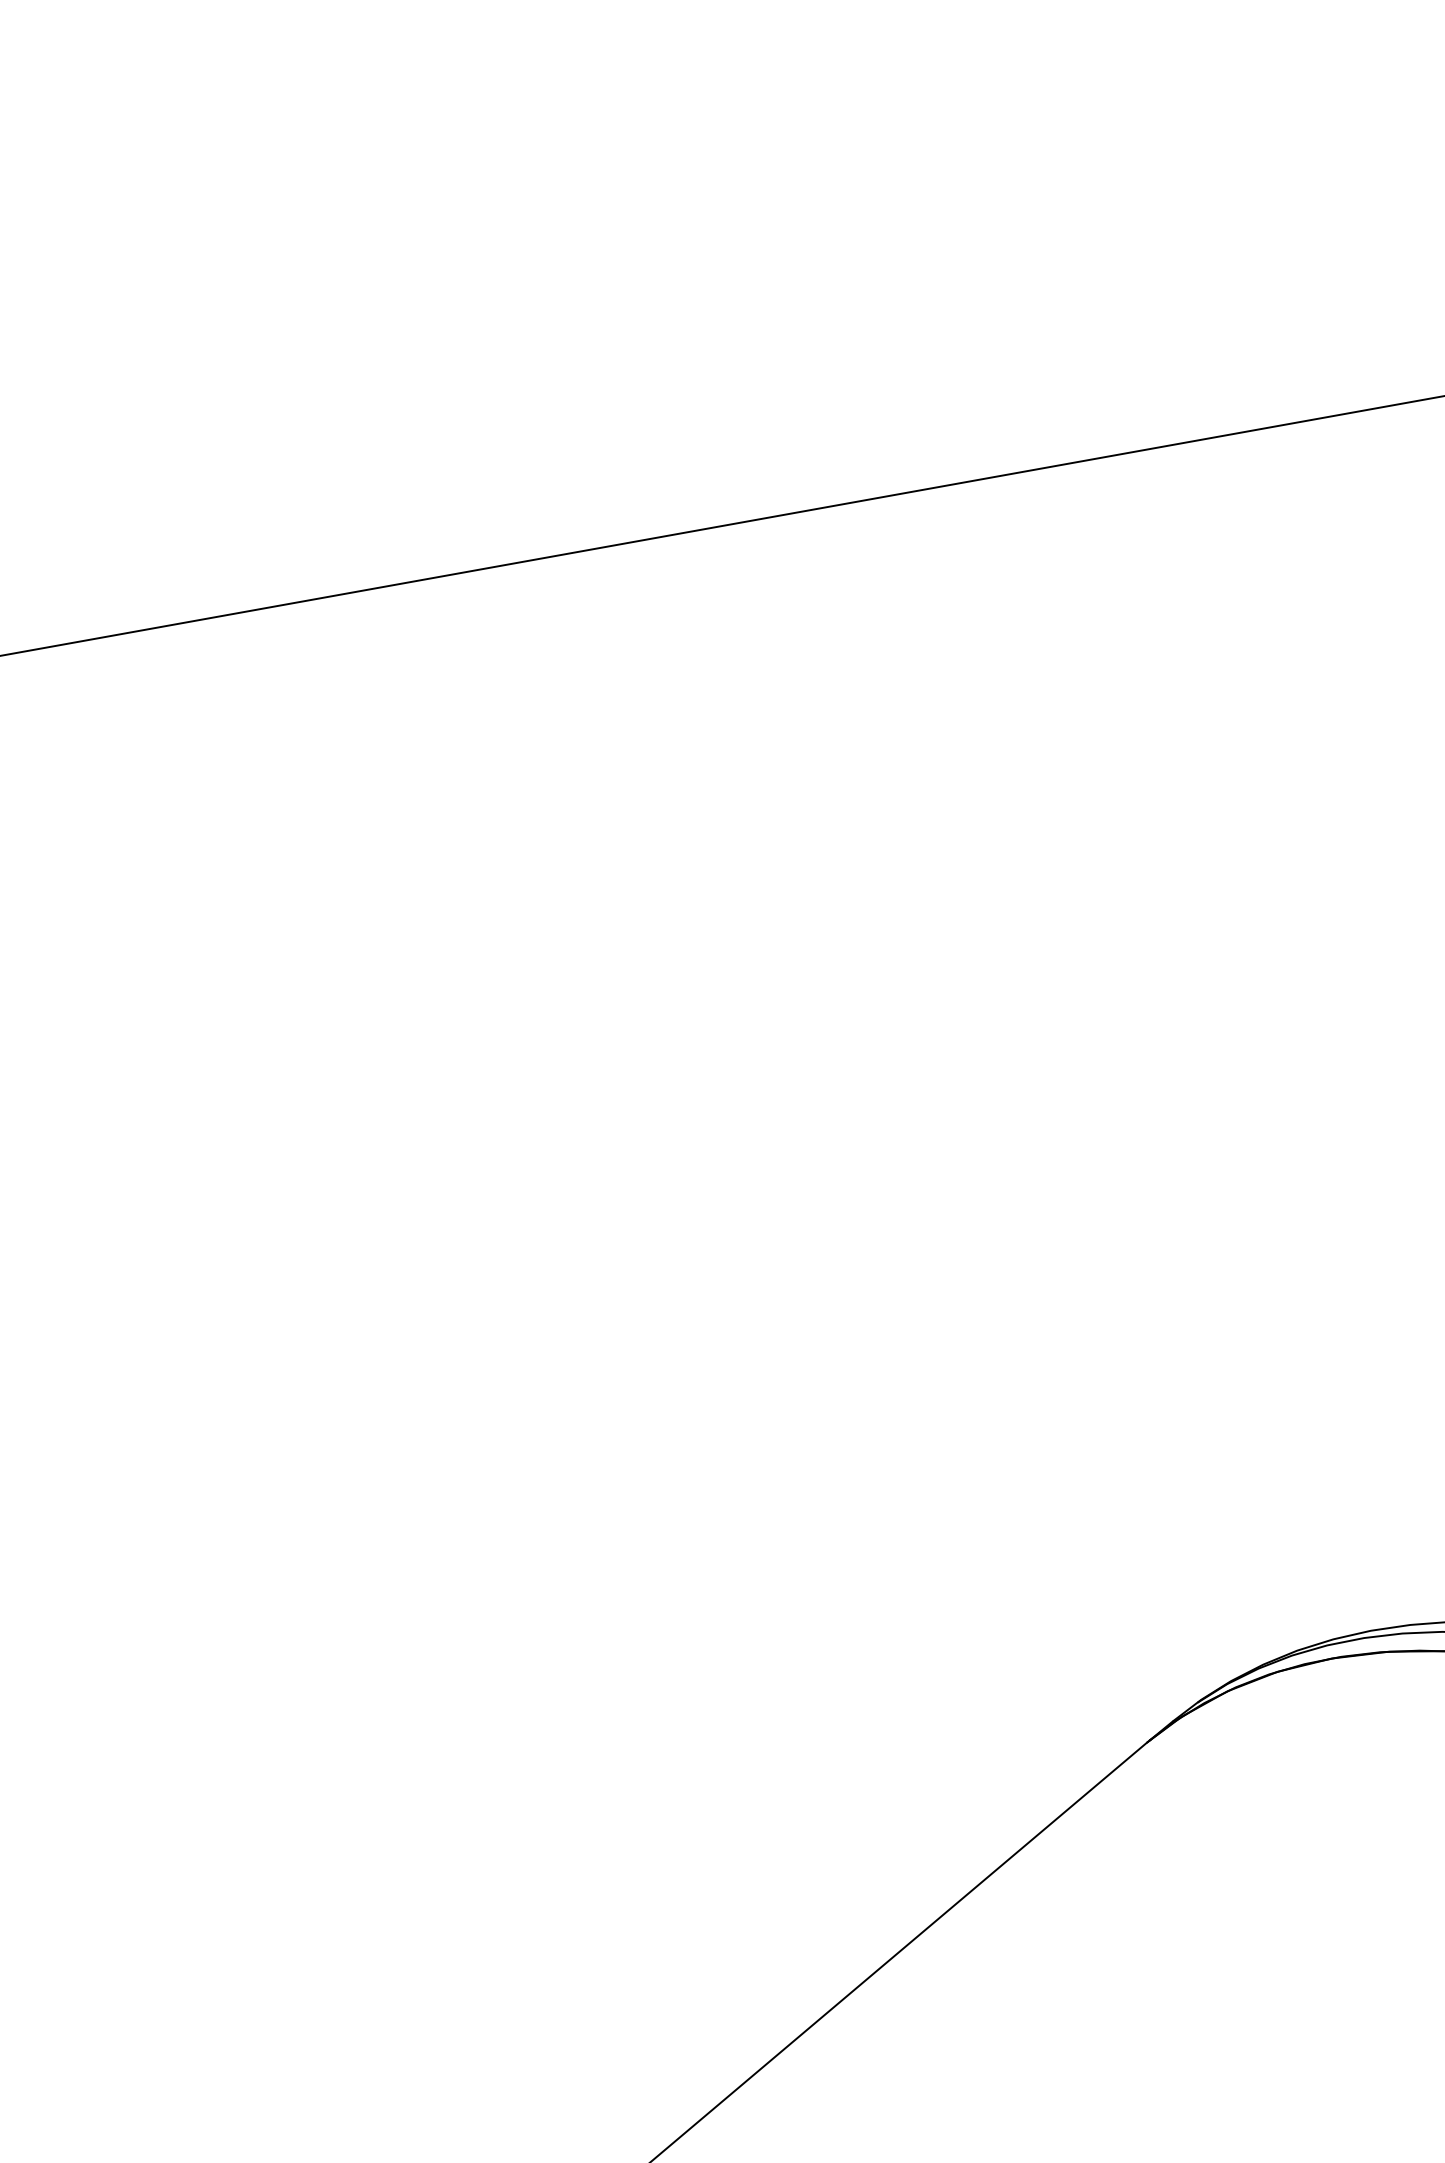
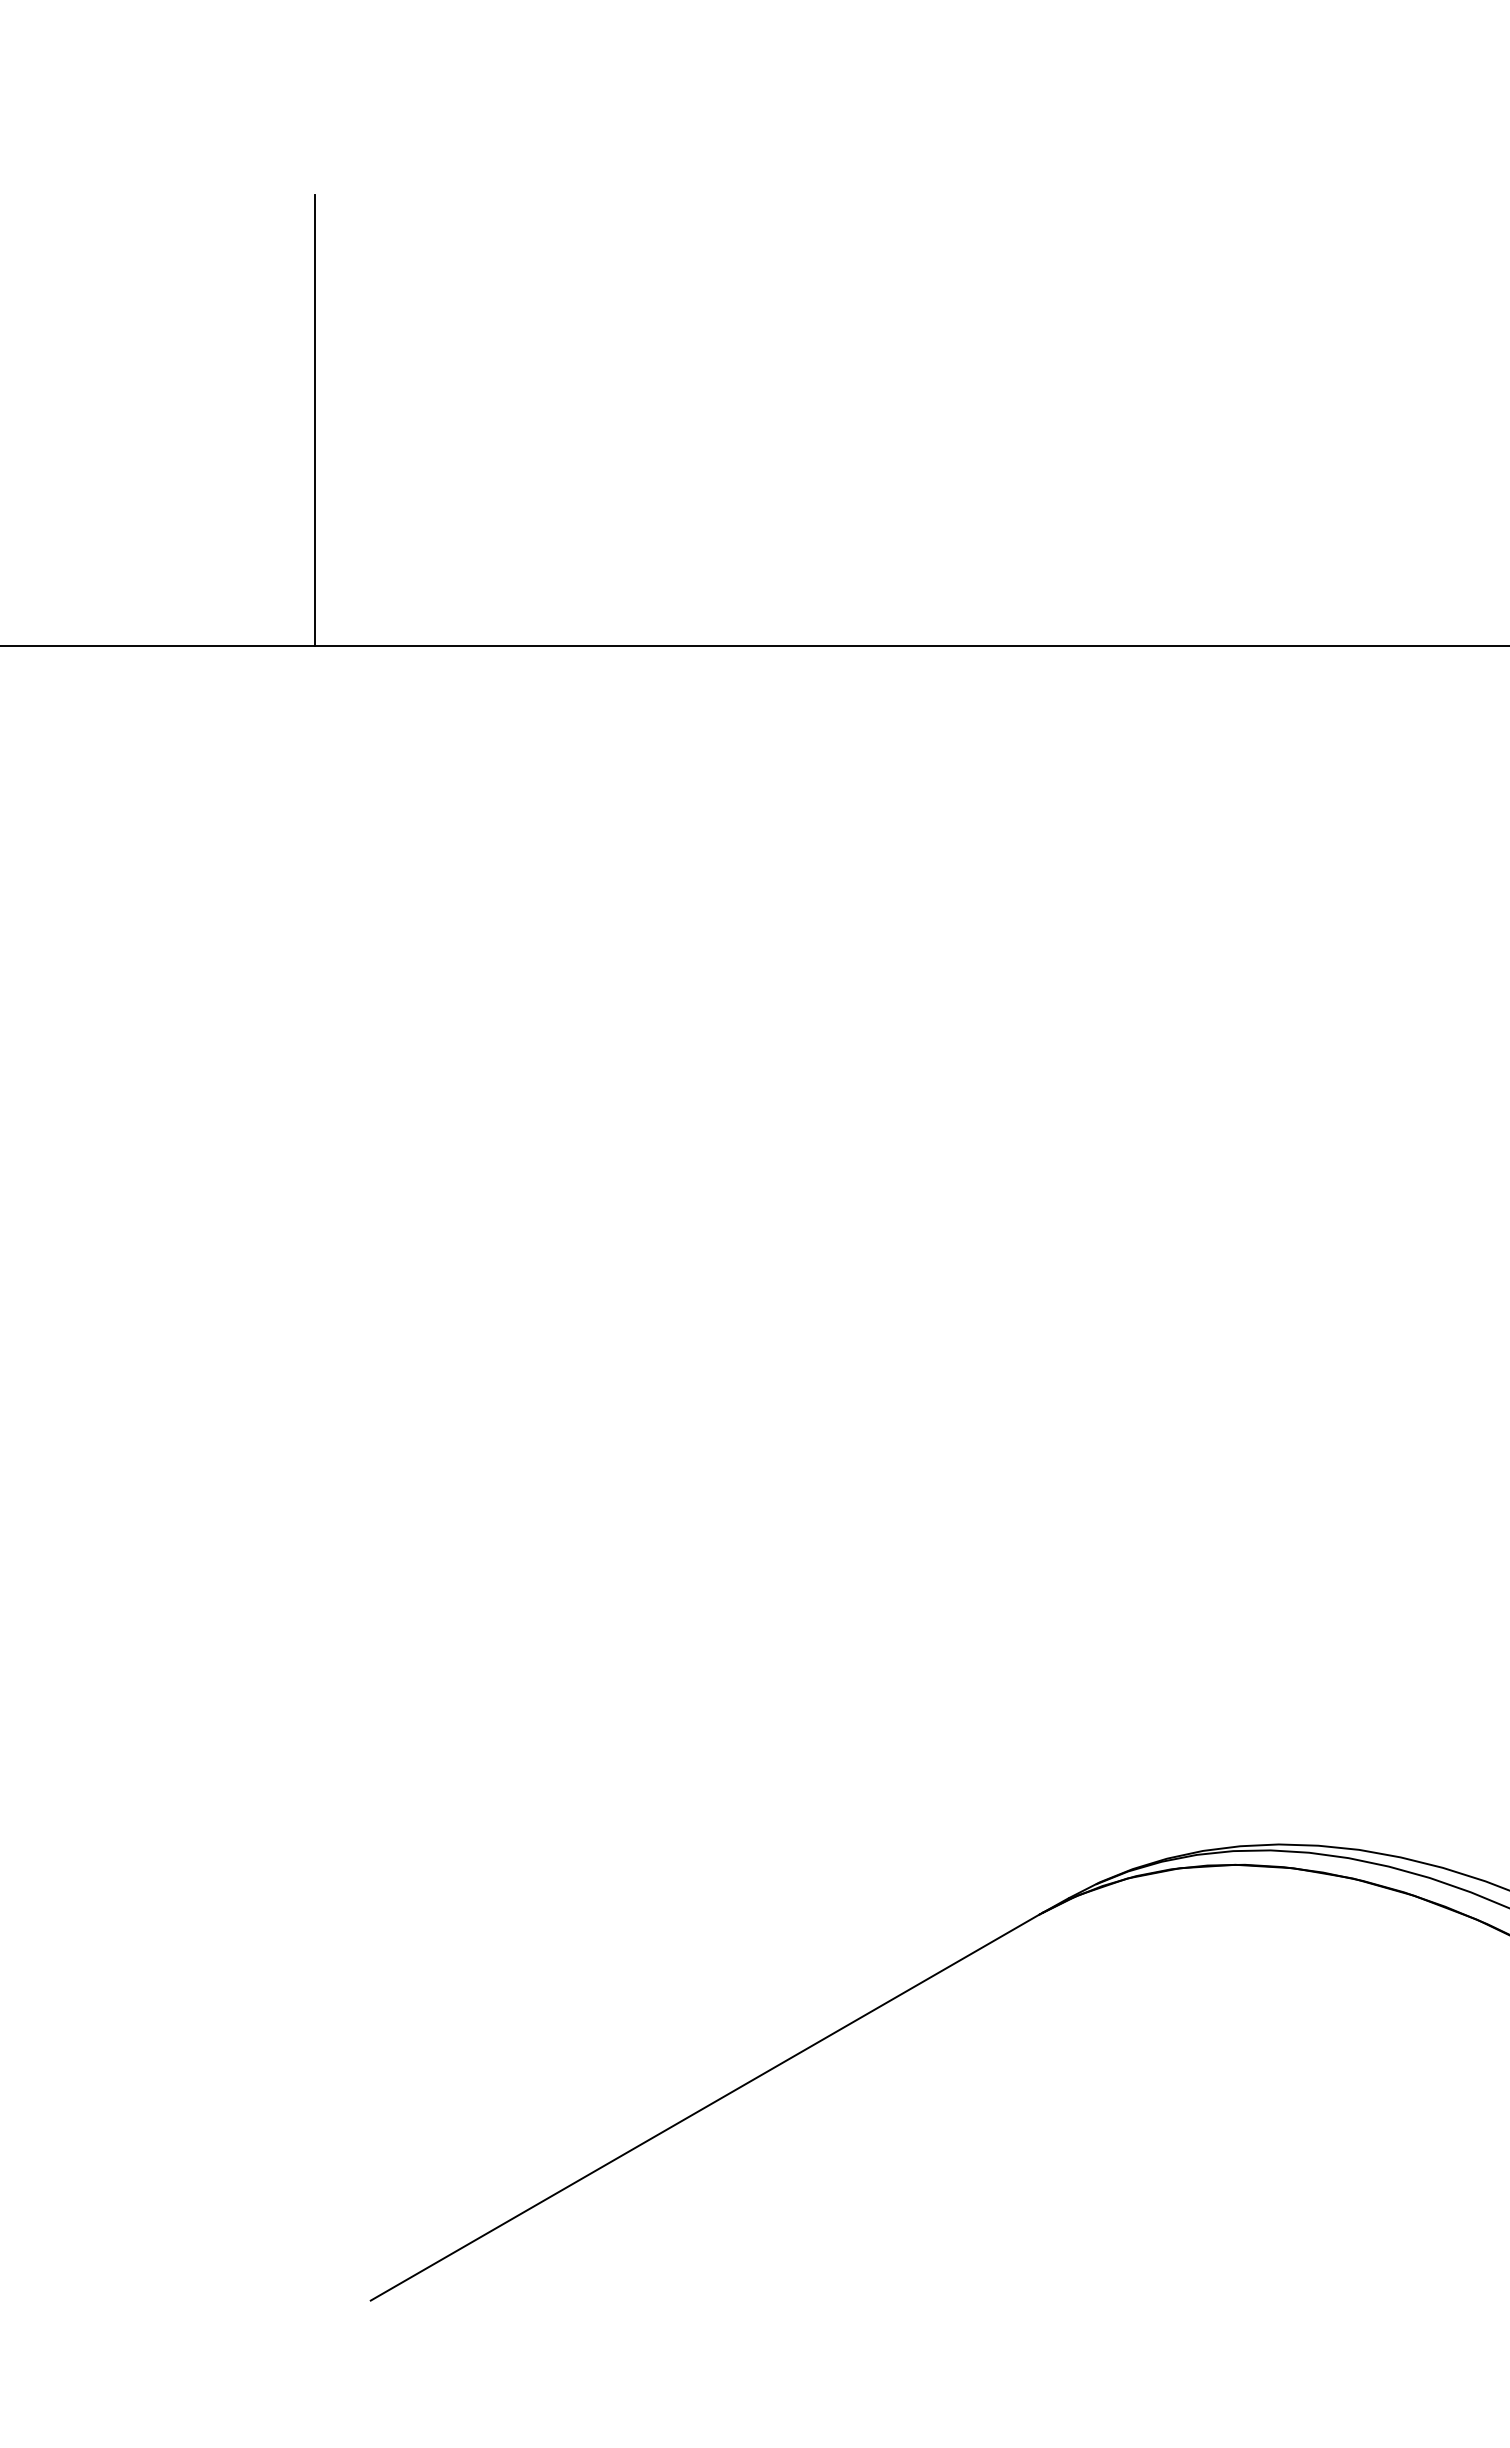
line: (166, 396) -> (314, 420), added

